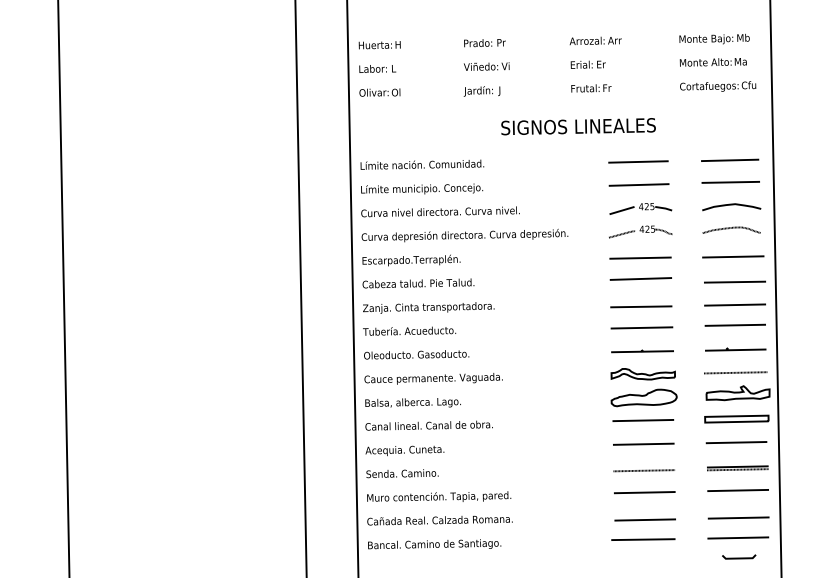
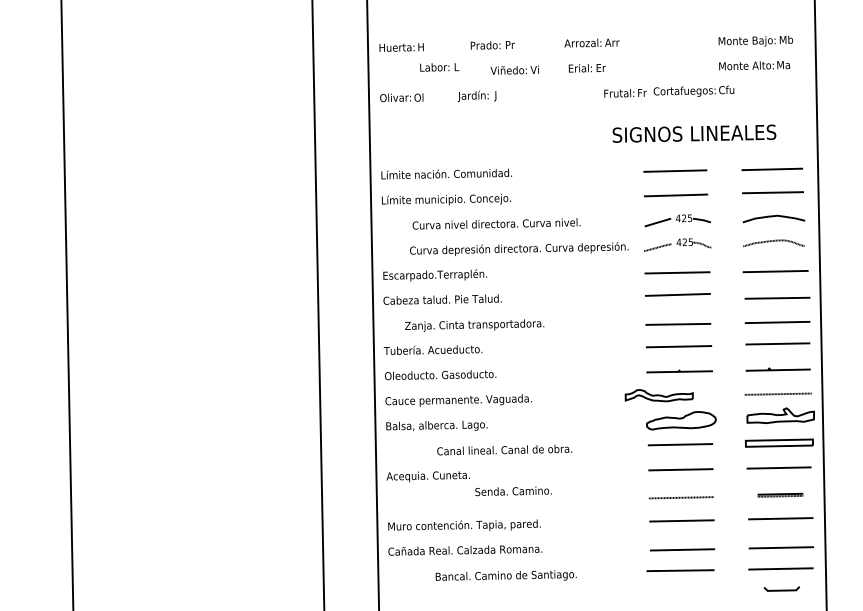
text: (595, 40) -> (591, 42), moved
text: (484, 43) -> (492, 45), moved
text: (587, 64) -> (586, 67), moved
text: (377, 68) -> (439, 66), moved
text: (718, 86) -> (694, 91), moved
text: (481, 91) -> (476, 96), moved
text: (578, 126) -> (694, 133), moved
text: (440, 211) -> (496, 223), moved
text: (464, 235) -> (518, 248), moved
text: (428, 307) -> (474, 325), moved
part: (642, 374) -> (658, 395), moved
text: (428, 425) -> (503, 449), moved
part: (737, 468) -> (780, 495), size x0.7
text: (402, 473) -> (513, 491), moved
text: (434, 544) -> (506, 575), moved

